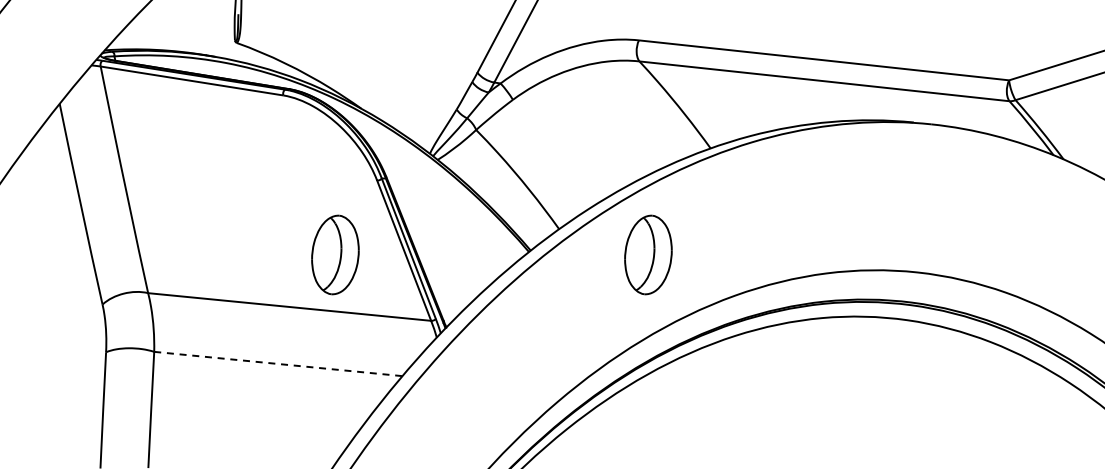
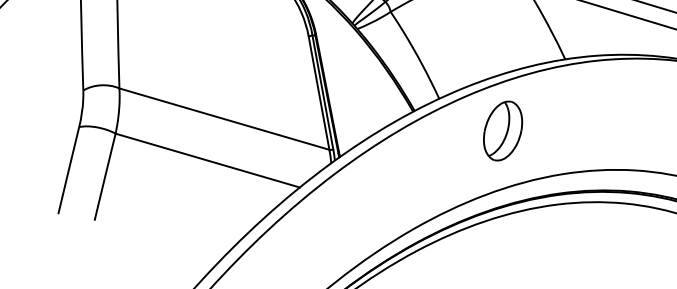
part: (335, 254) -> (266, 85), removed
line: (278, 364) -> (207, 160), dashed -> solid

